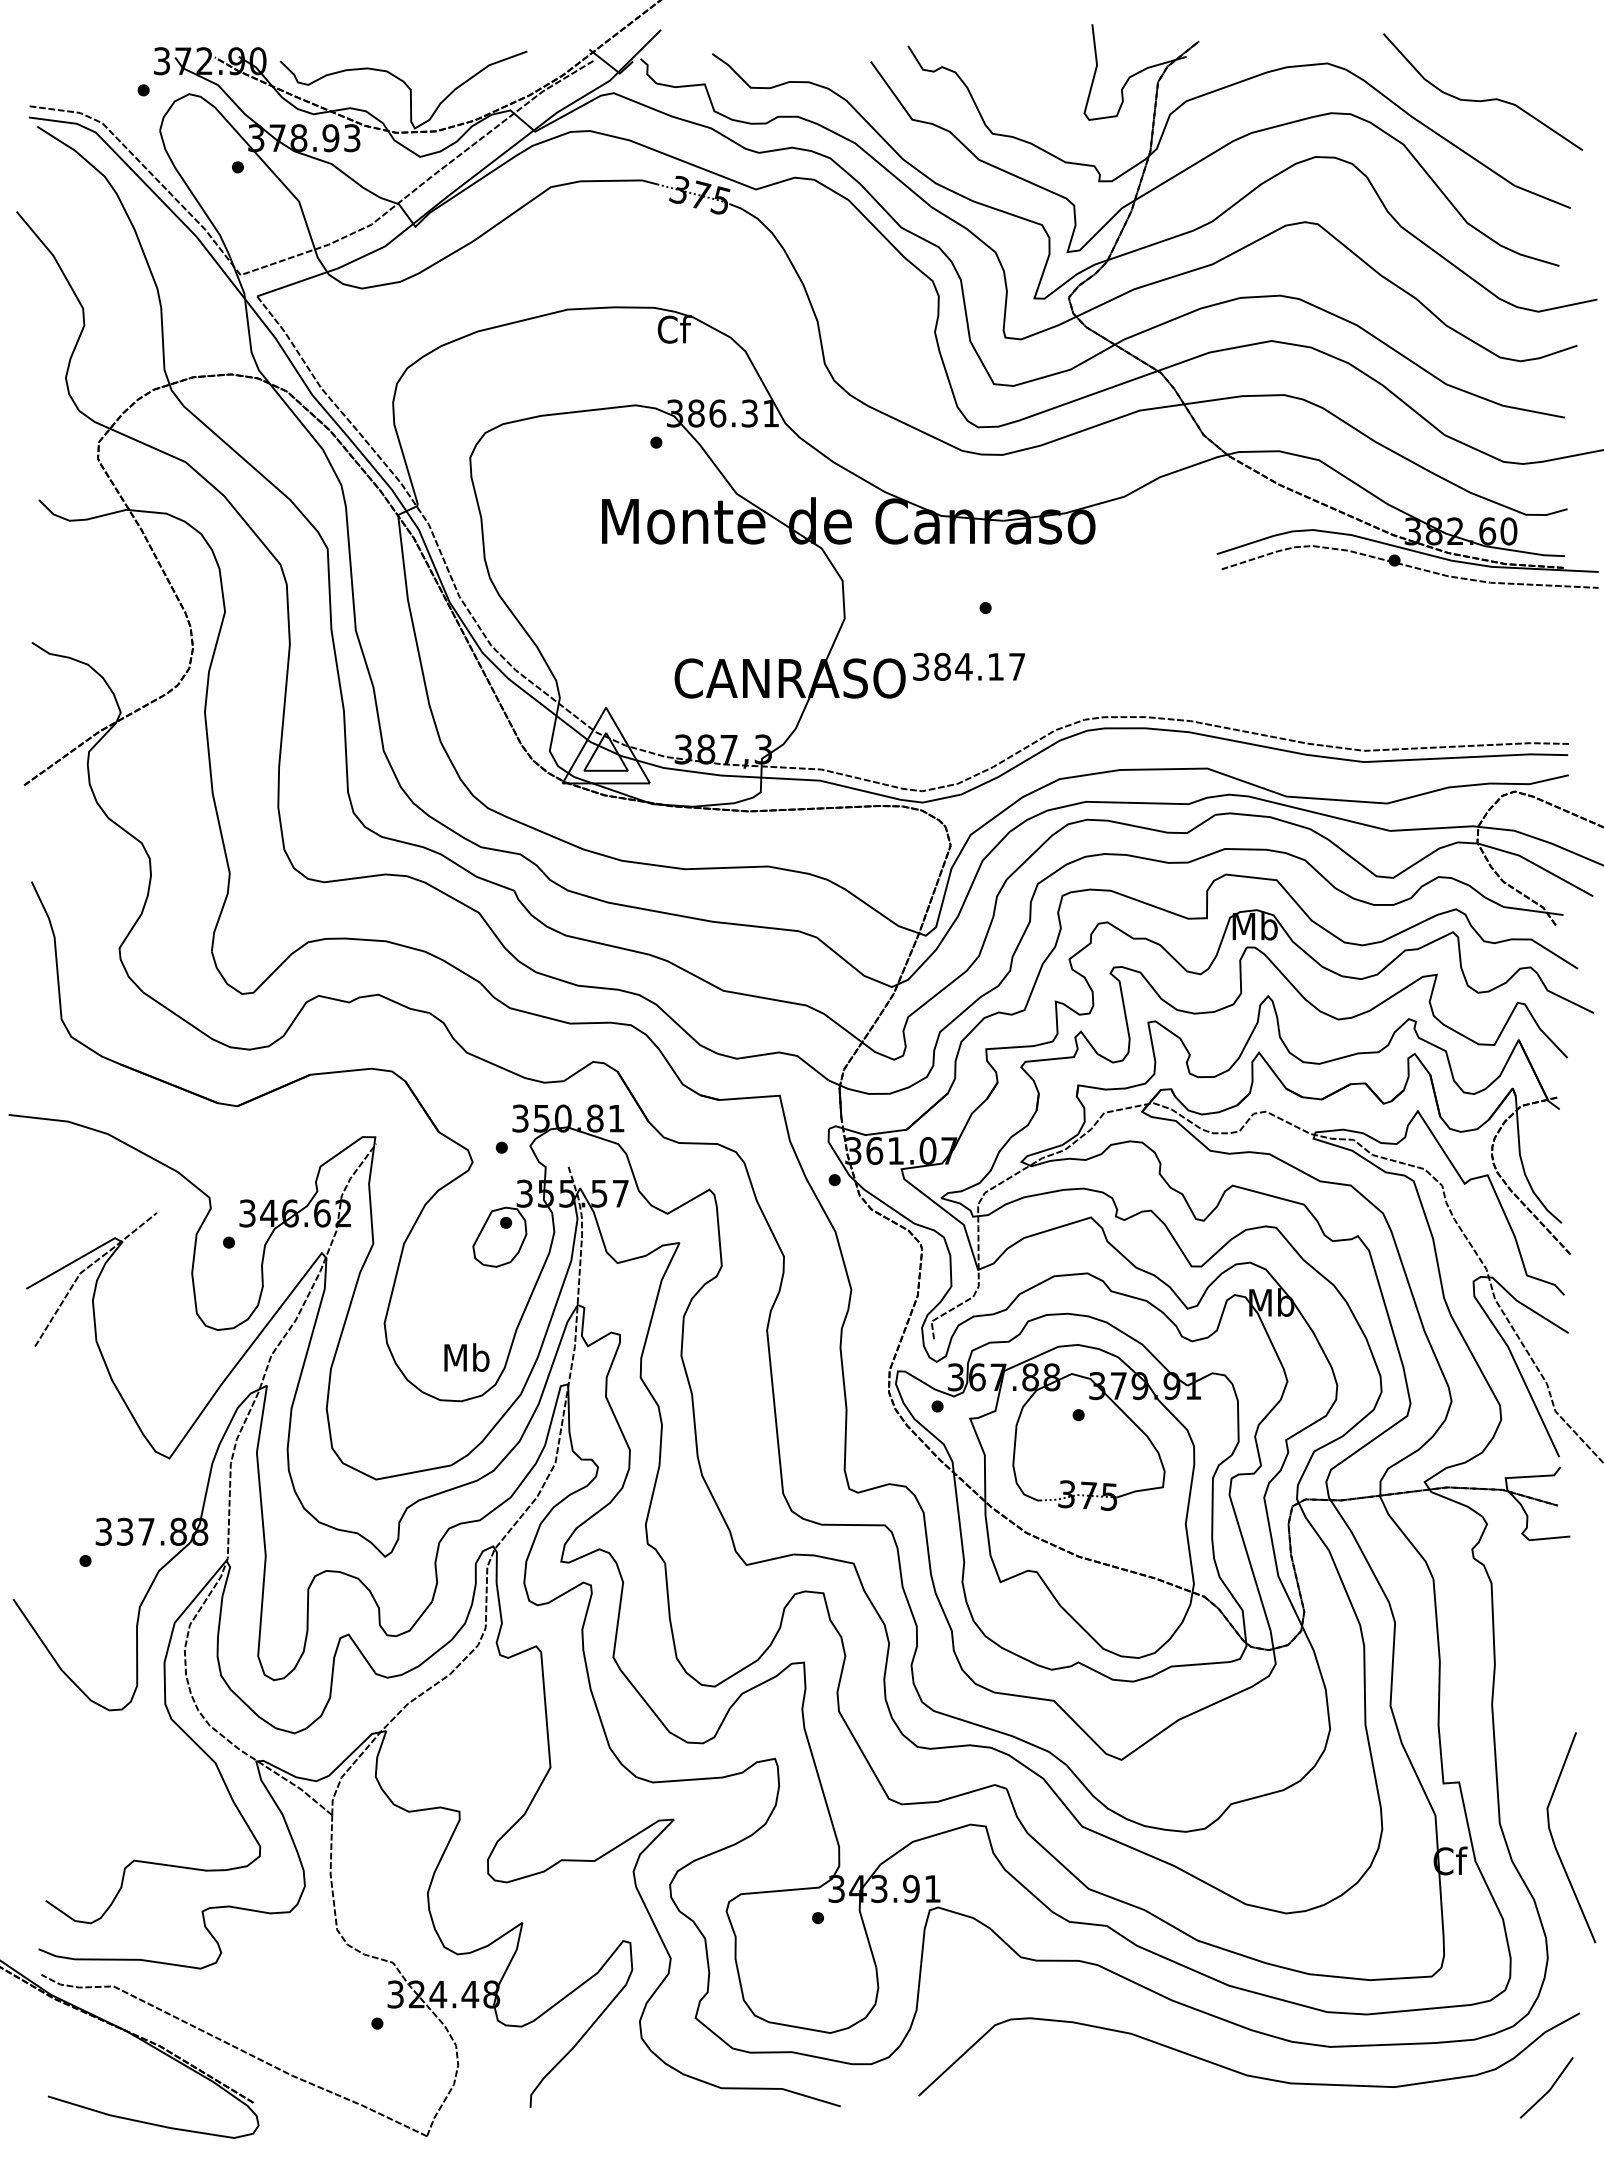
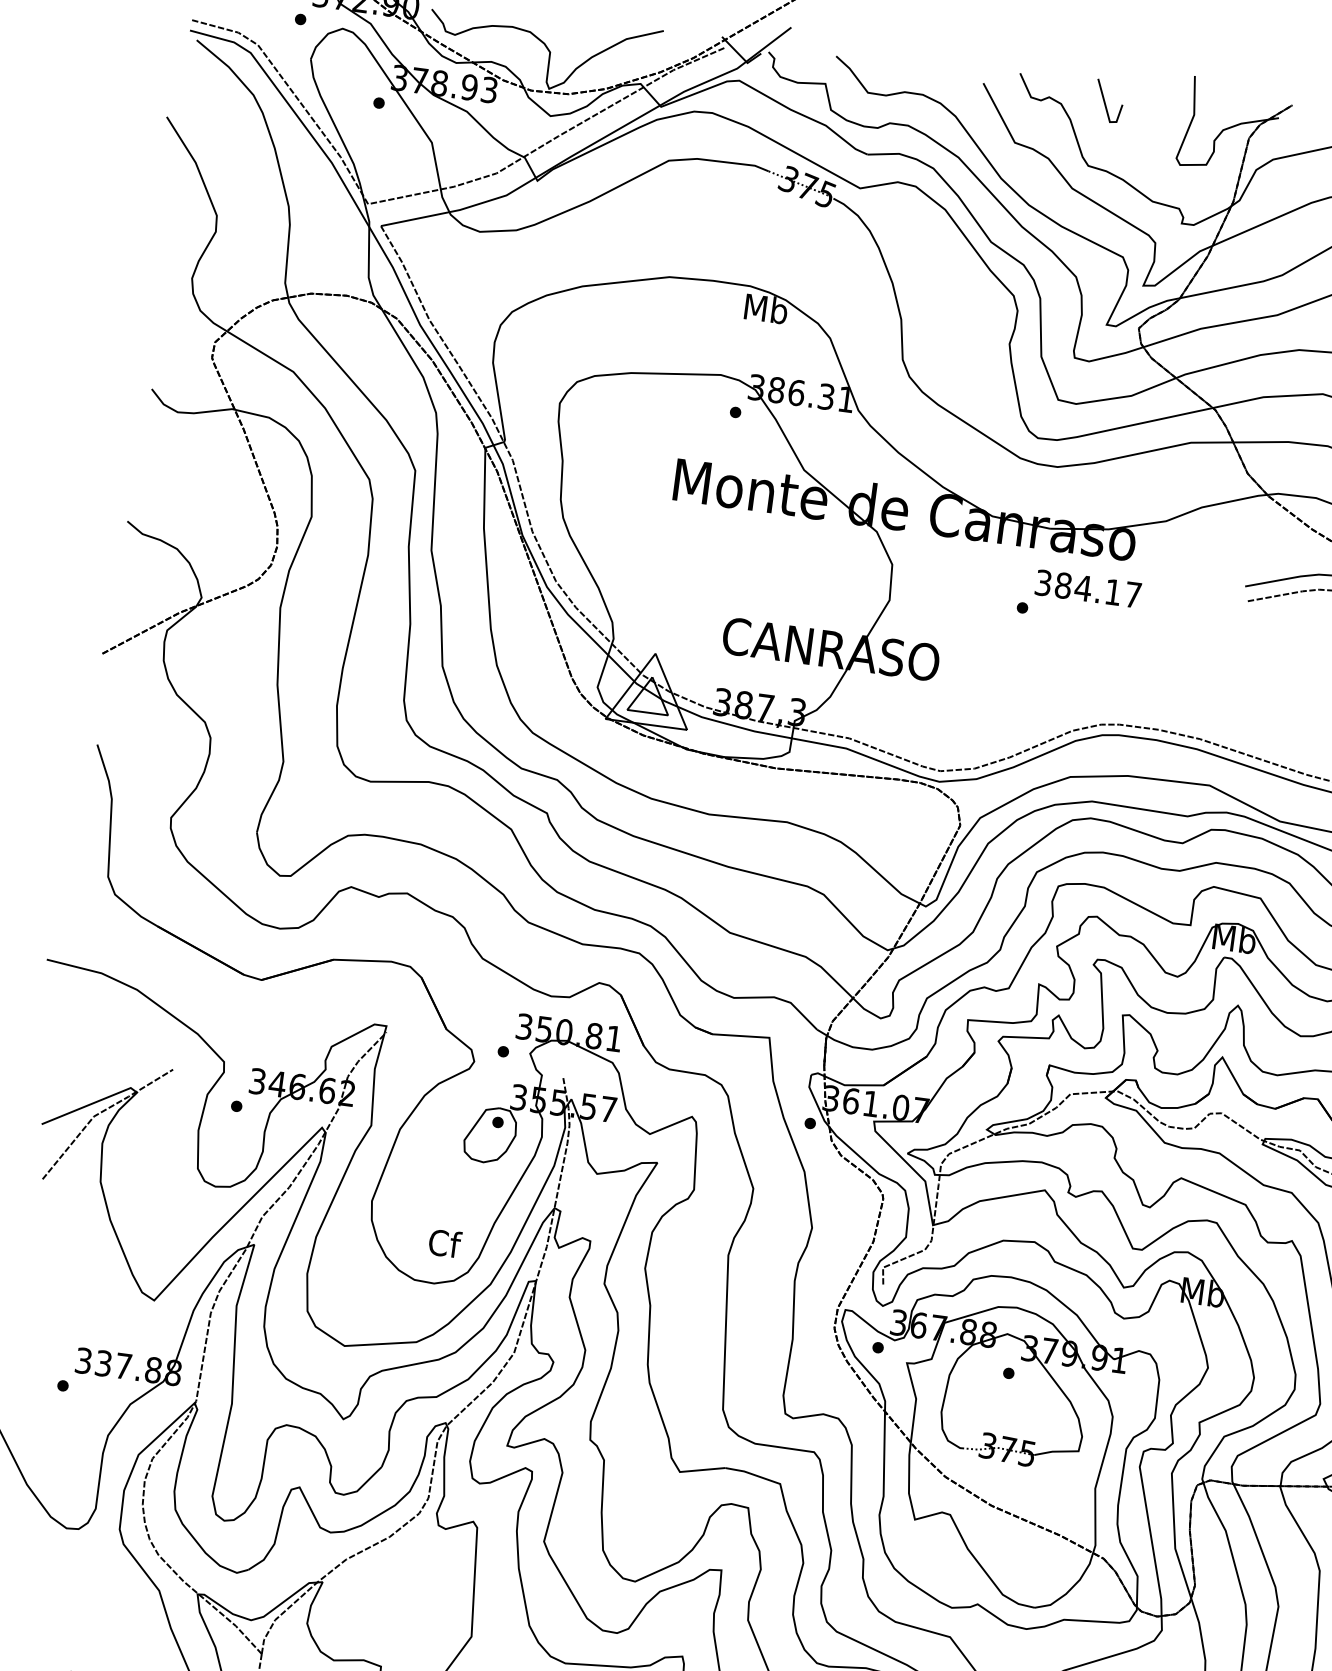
line: (1001, 62) -> (1105, 100), added
text: (673, 329) -> (765, 308), Cf -> Mb
text: (969, 666) -> (1088, 588), moved
text: (466, 1357) -> (444, 1243), Mb -> Cf

